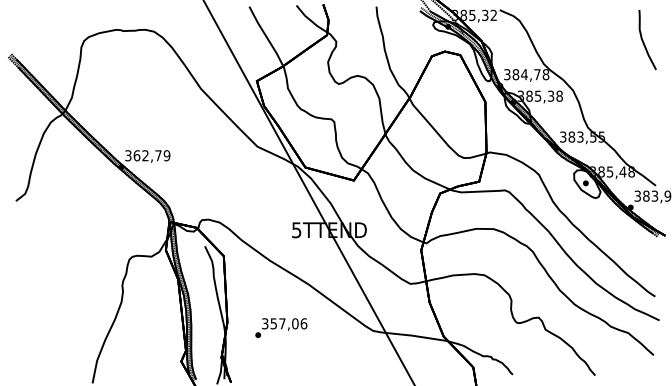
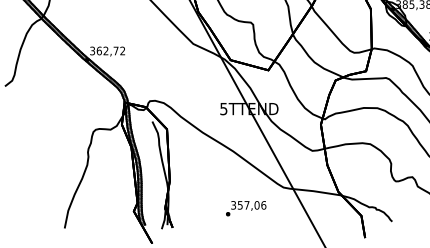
text: (166, 155) -> (122, 50), 362,79 -> 362,72
text: (281, 327) -> (246, 208), moved

